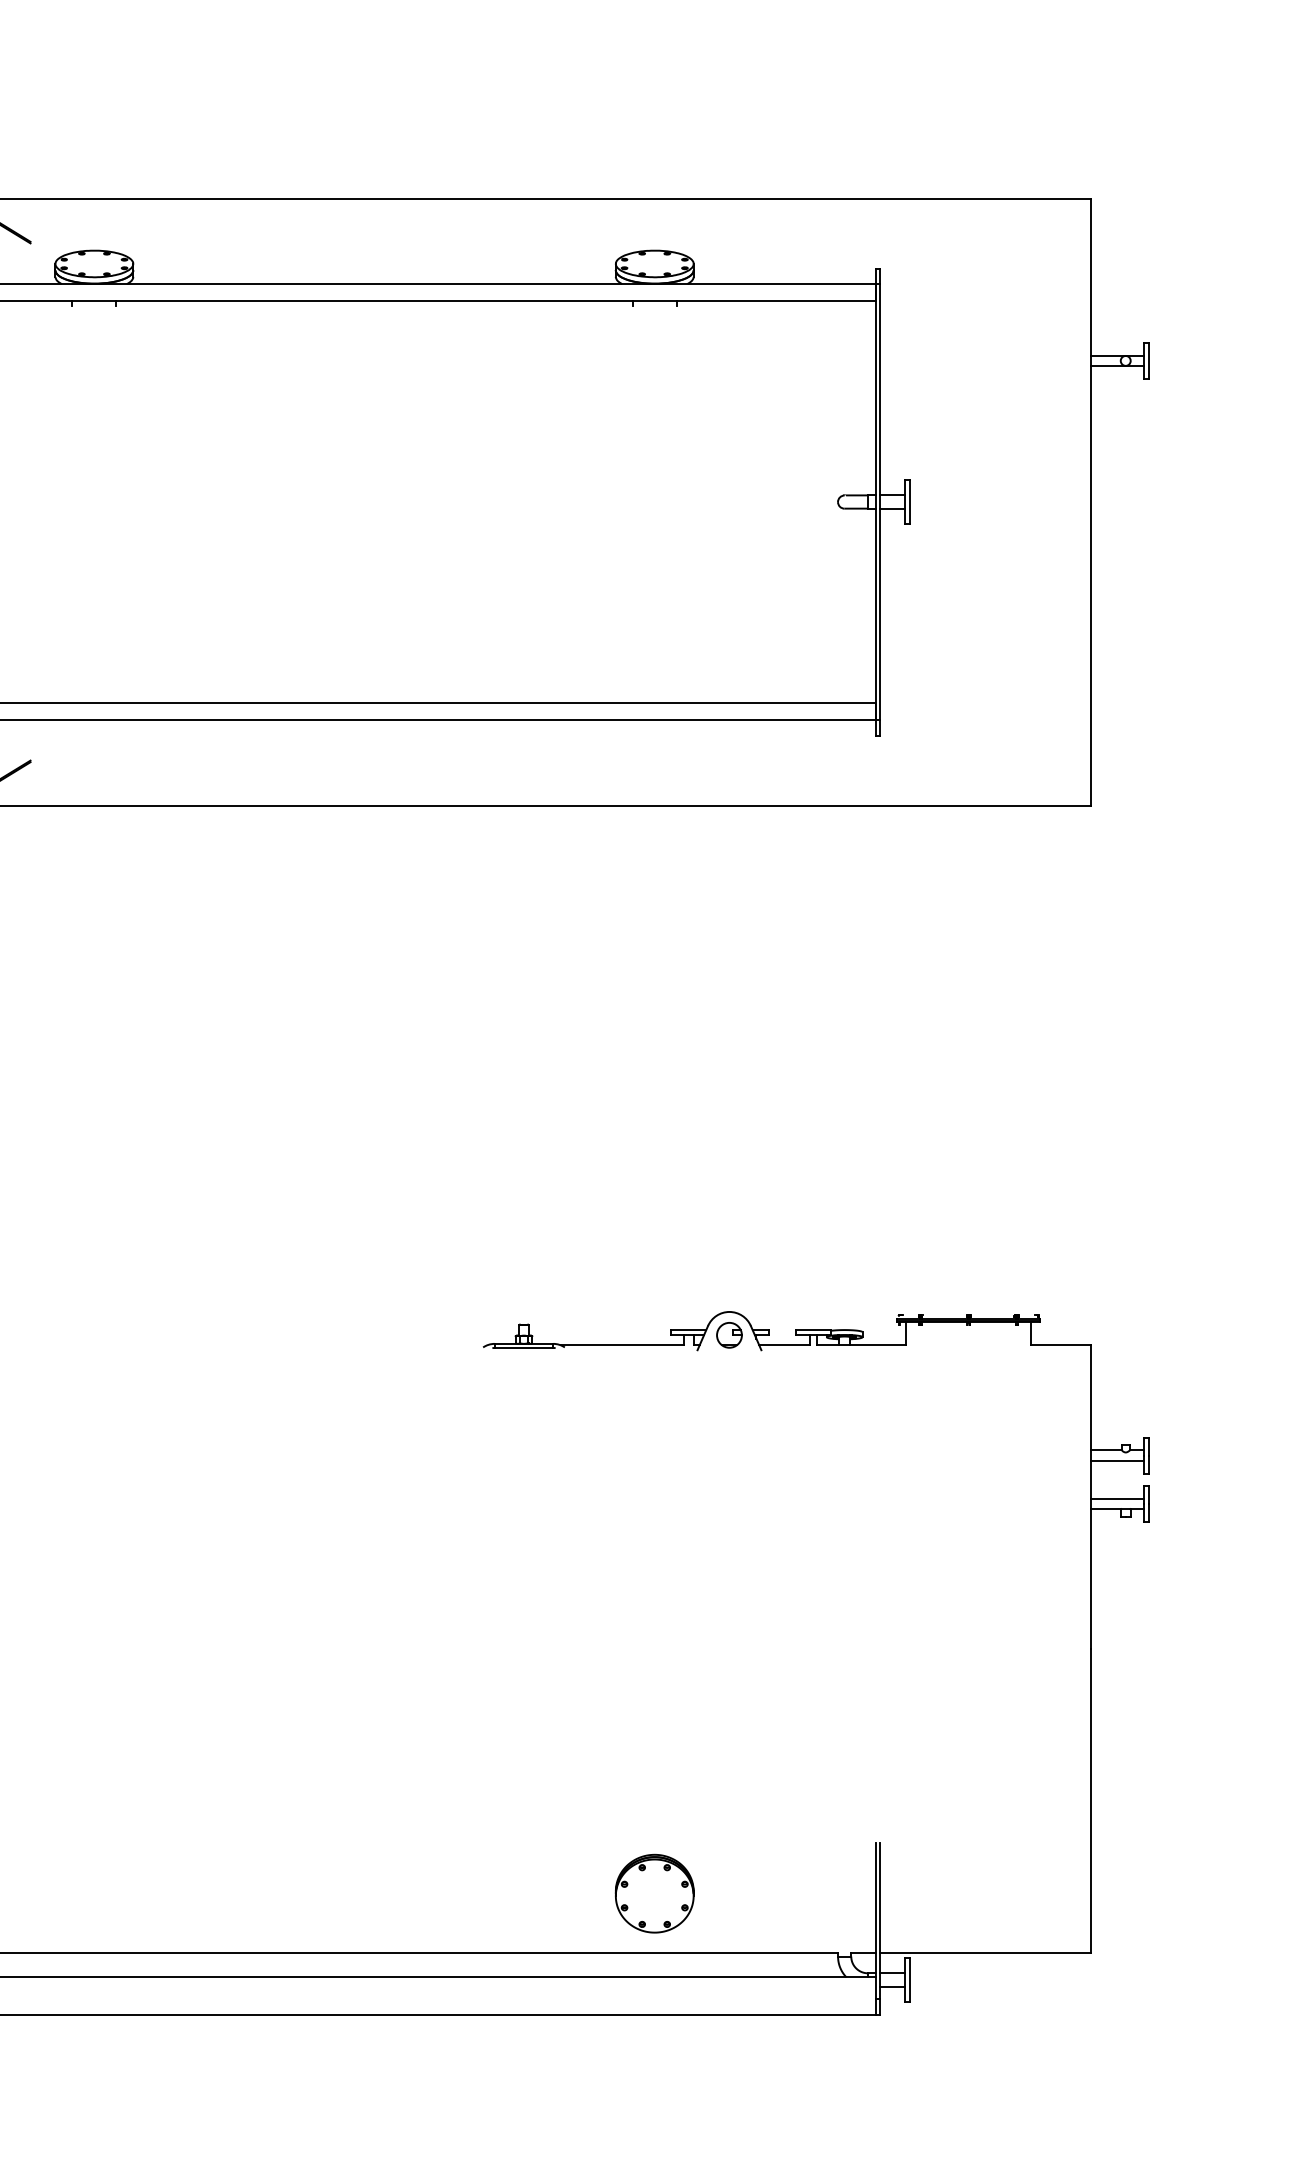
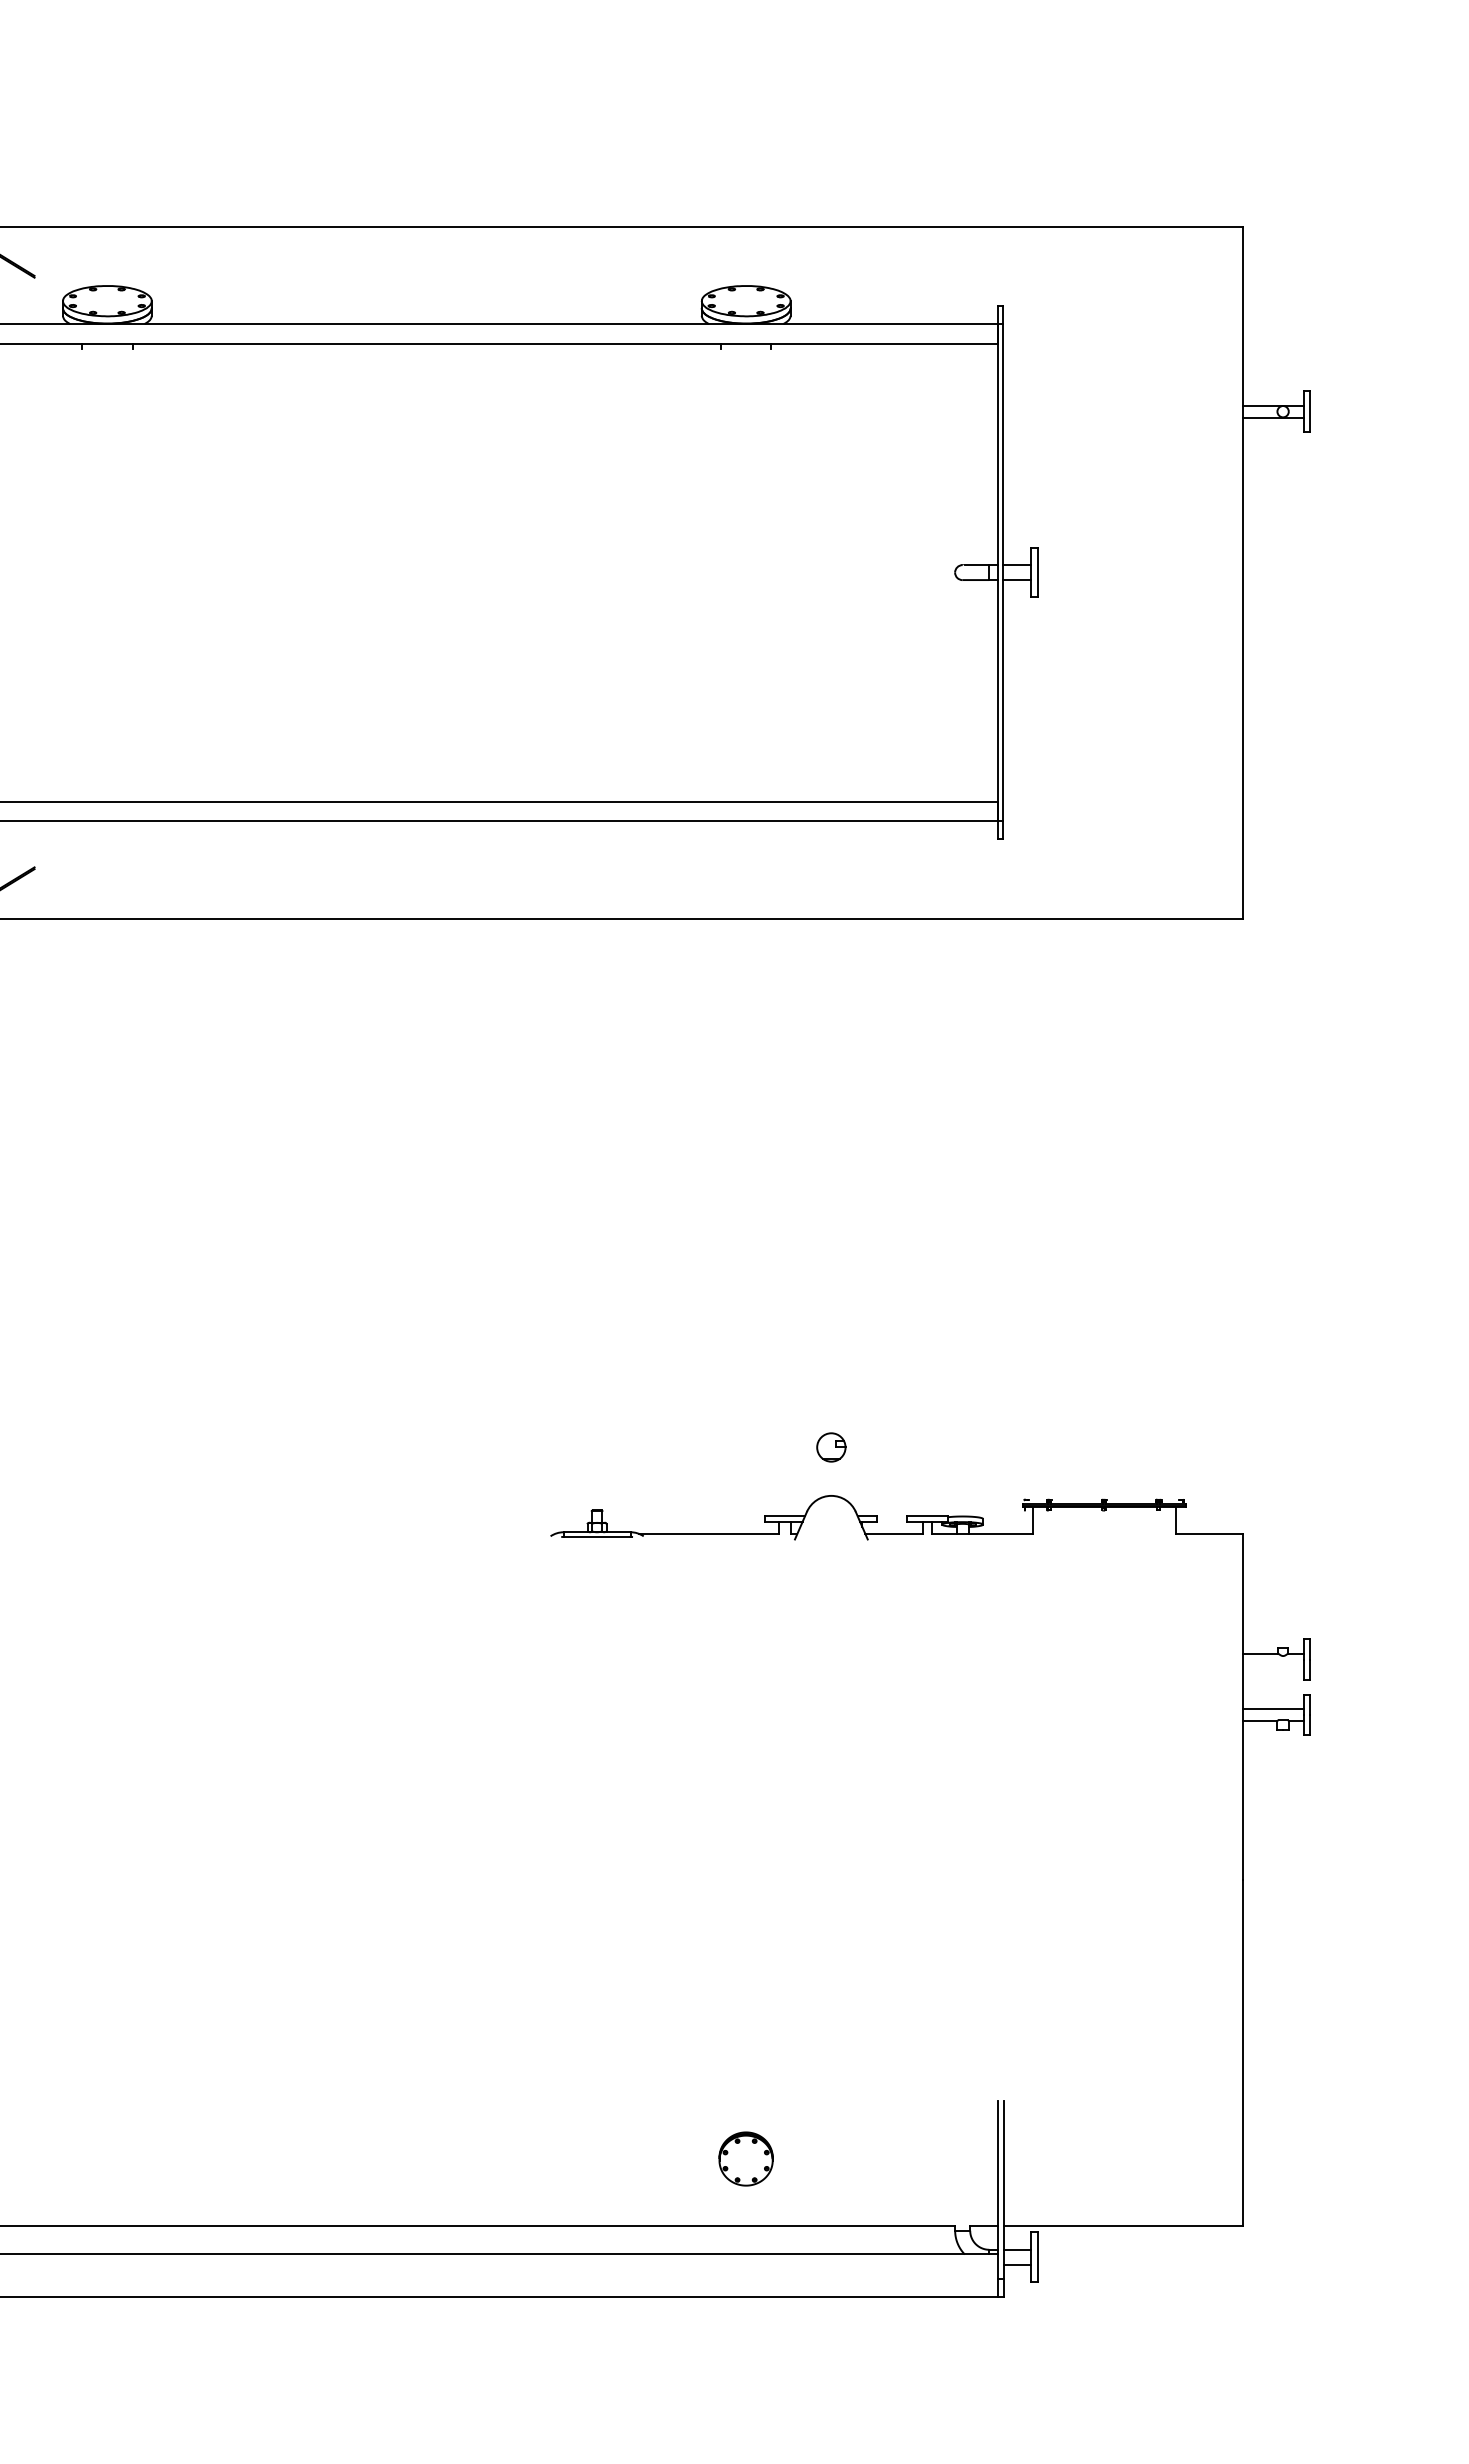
part: (729, 1335) -> (831, 1447), moved
line: (1117, 1460) -> (1273, 1665), removed
part: (654, 1893) -> (745, 2158), size x0.6

